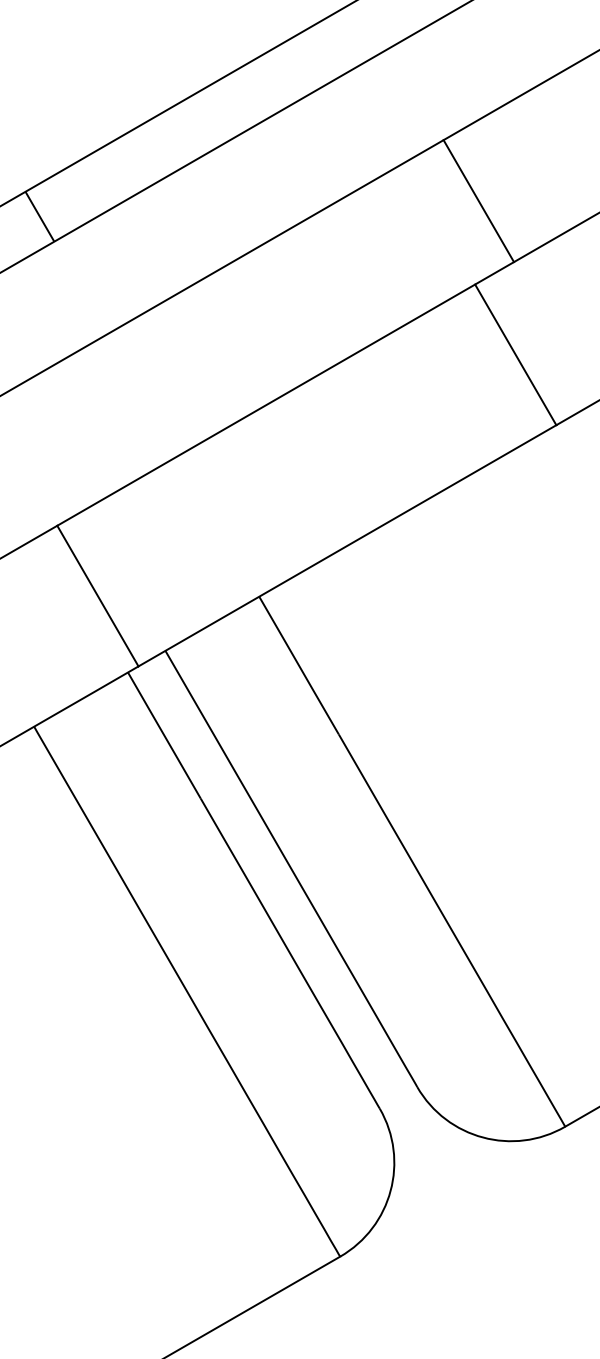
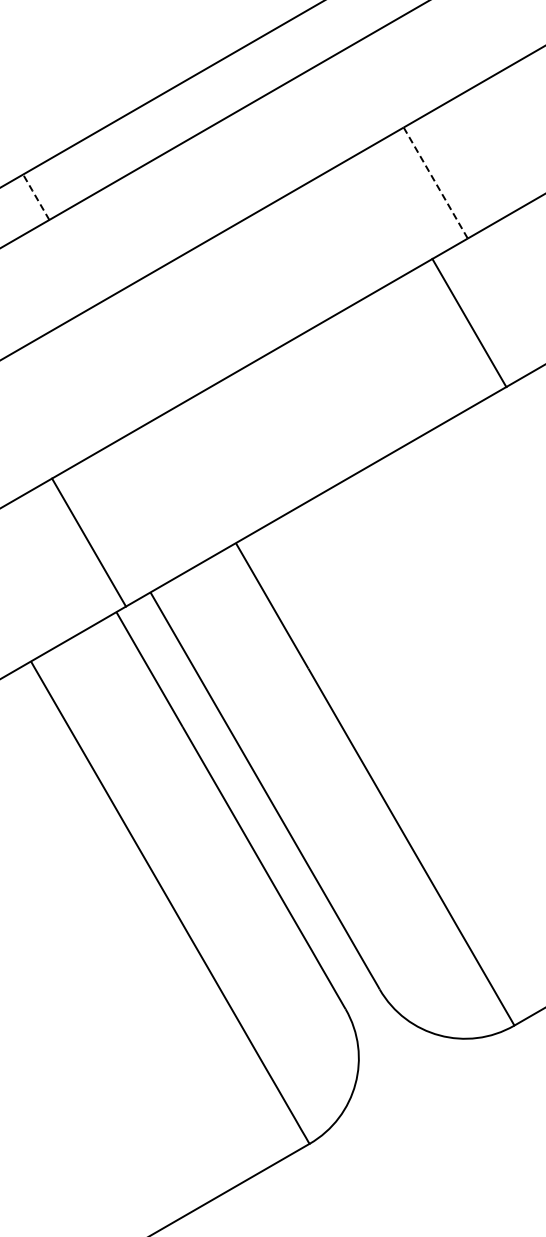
line: (479, 201) -> (436, 183), solid -> dashed
line: (40, 215) -> (36, 196), solid -> dashed

